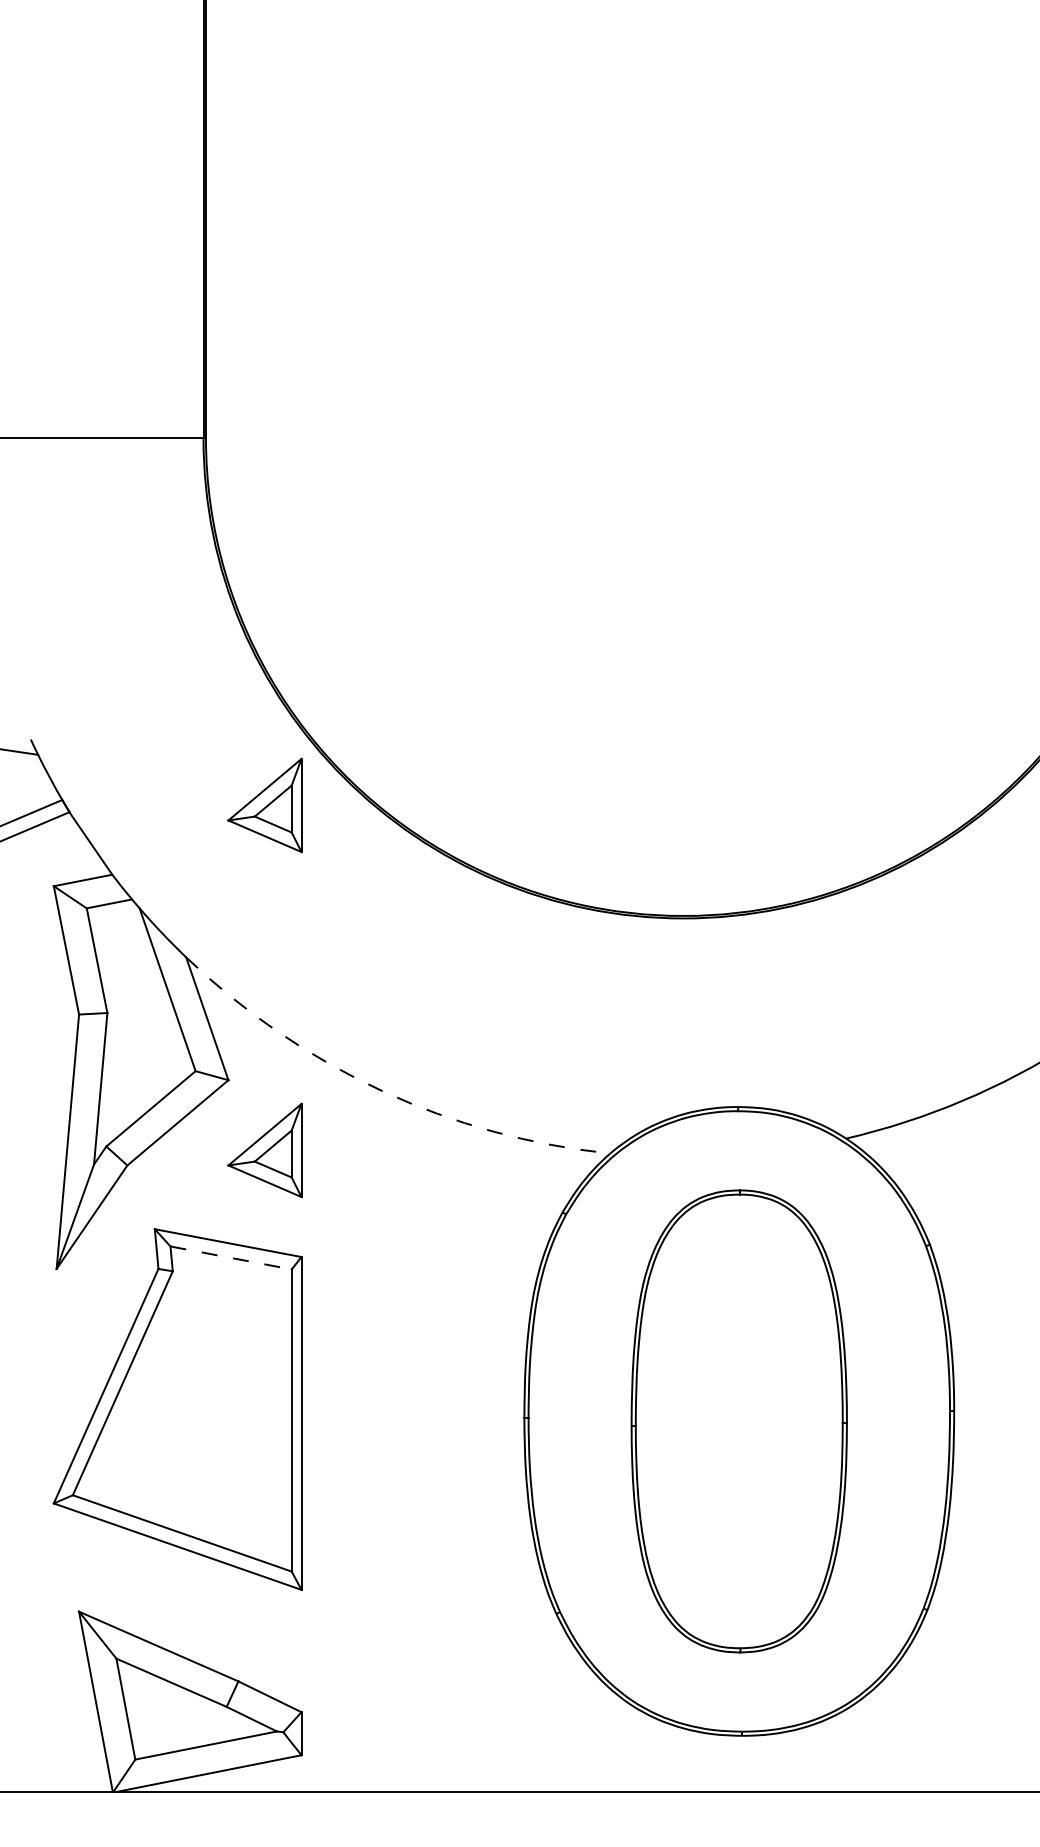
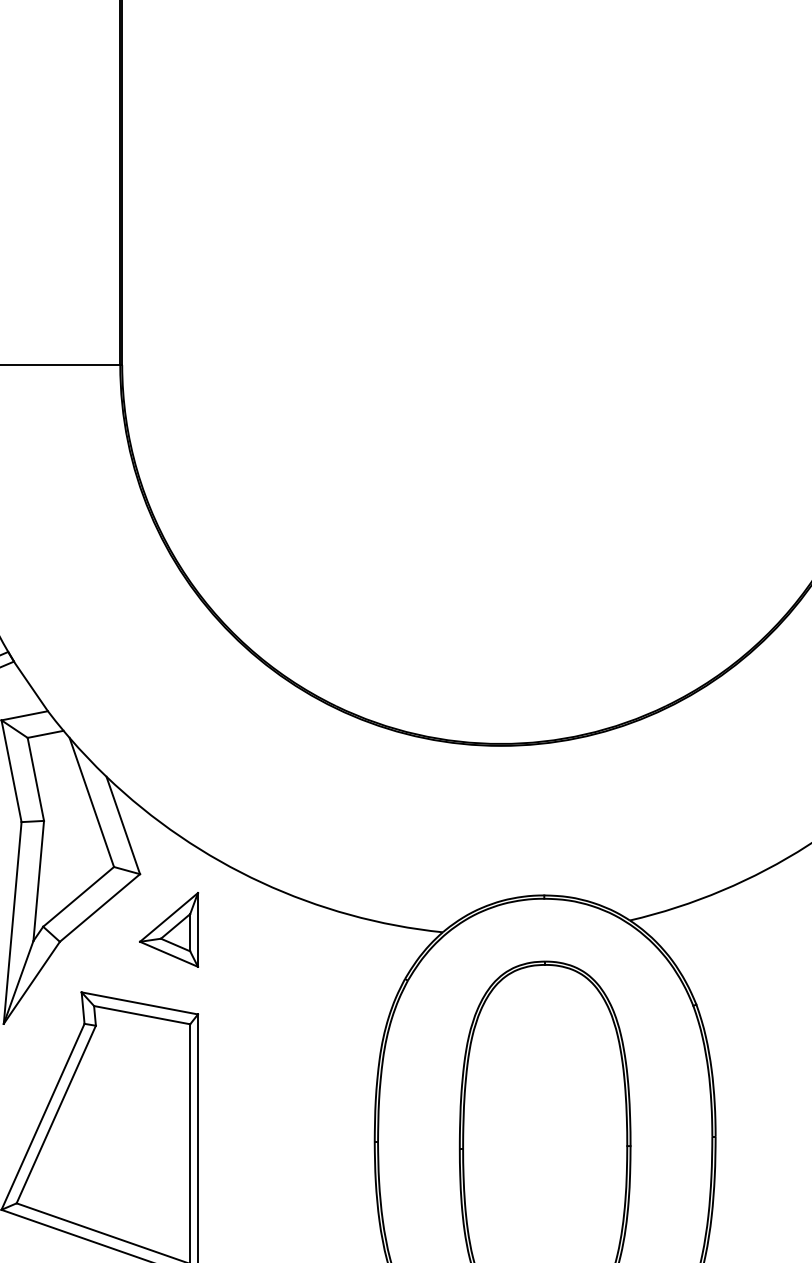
part: (264, 805) -> (168, 656), removed
arc: (381, 1090) -> (261, 882), dashed -> solid
line: (231, 1257) -> (142, 1014), dashed -> solid

